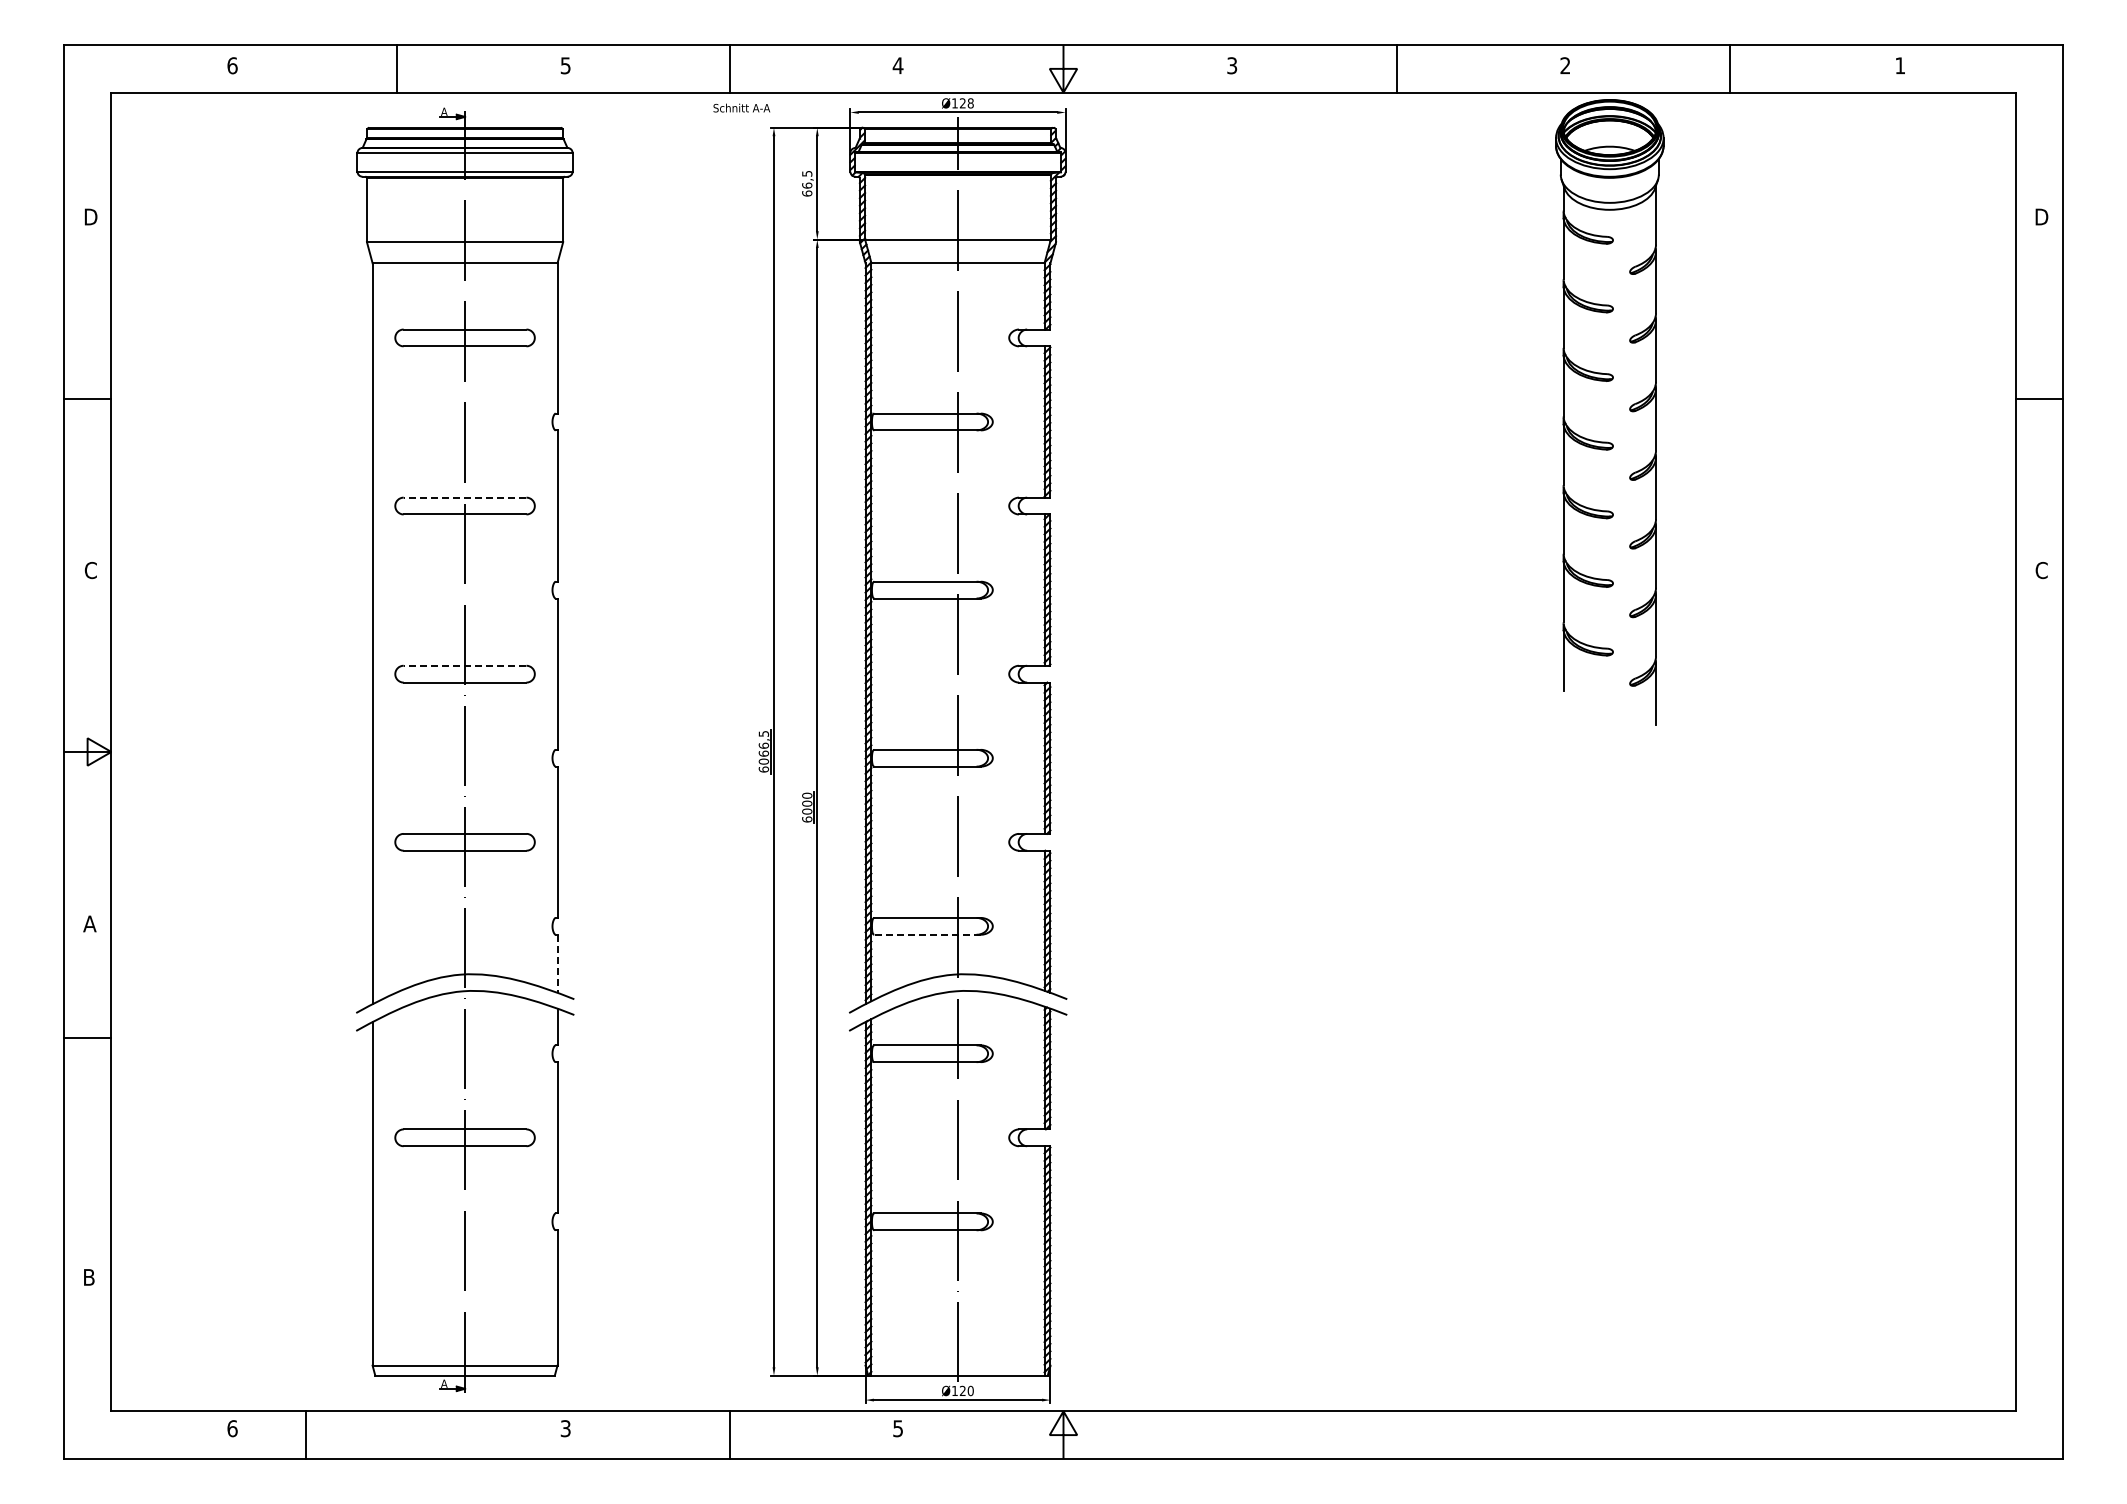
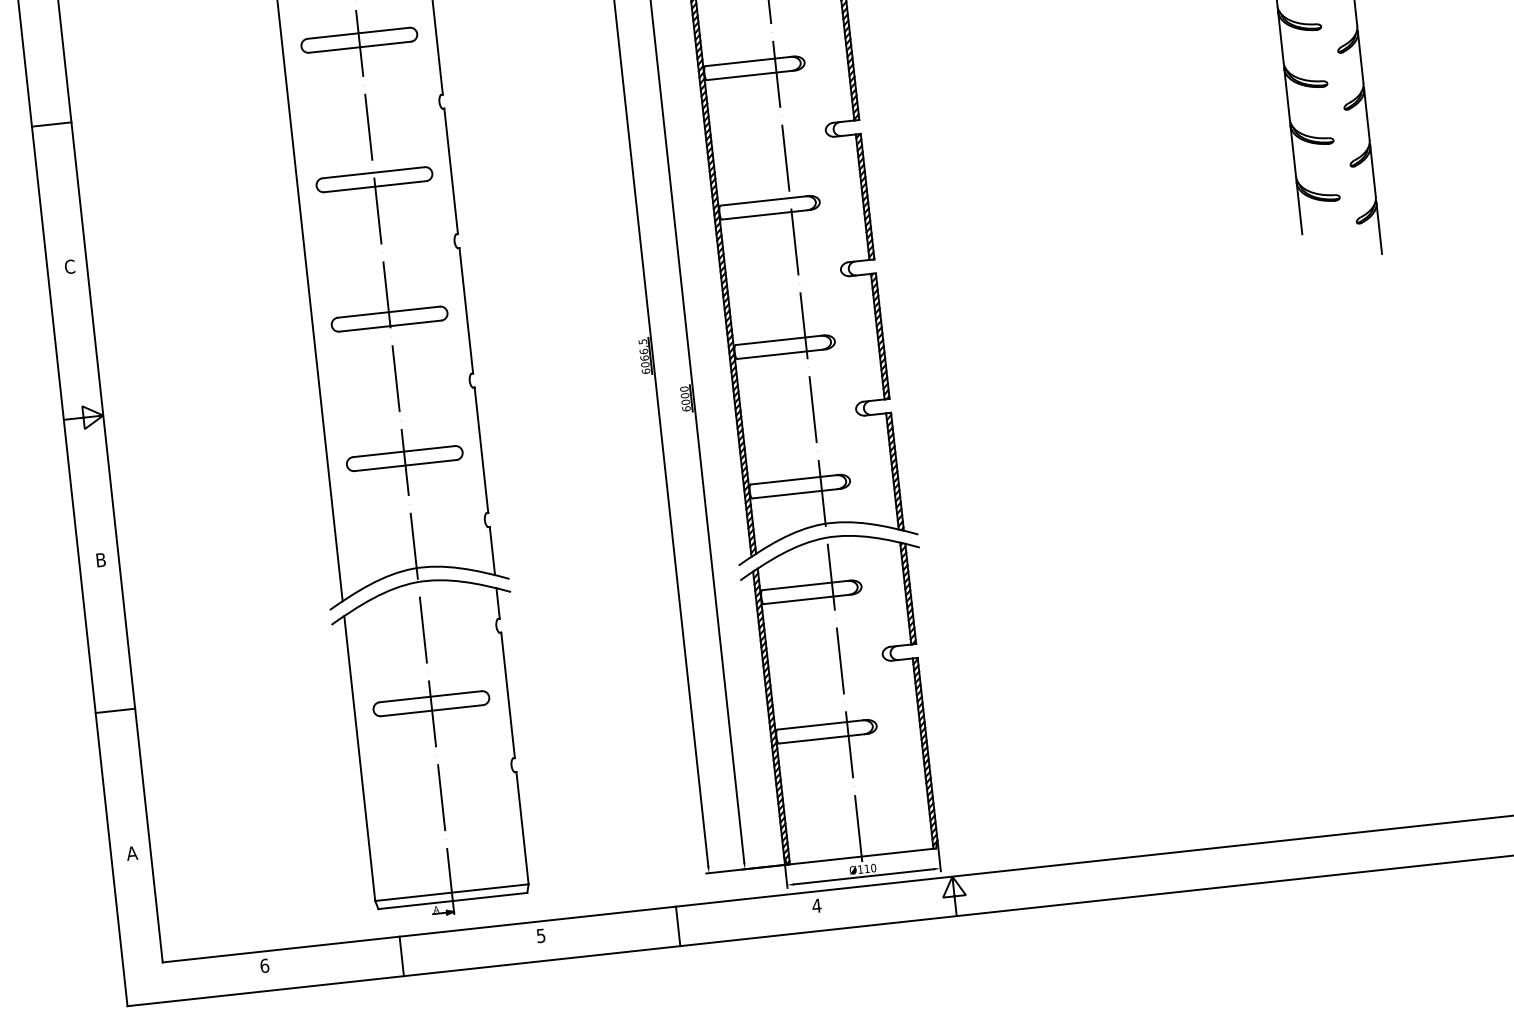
line: (464, 497) -> (373, 172), dashed -> solid
line: (464, 665) -> (388, 312), dashed -> solid
text: (89, 923) -> (100, 559), A -> B
line: (926, 934) -> (795, 493), dashed -> solid
line: (557, 964) -> (492, 551), dashed -> solid
line: (87, 1038) -> (115, 710), moved
text: (88, 1277) -> (131, 853), B -> A
text: (962, 1390) -> (866, 868), Ø120 -> Ø110
text: (565, 1428) -> (540, 935), 3 -> 5
text: (897, 1428) -> (816, 905), 5 -> 4
line: (306, 1434) -> (402, 955), moved

